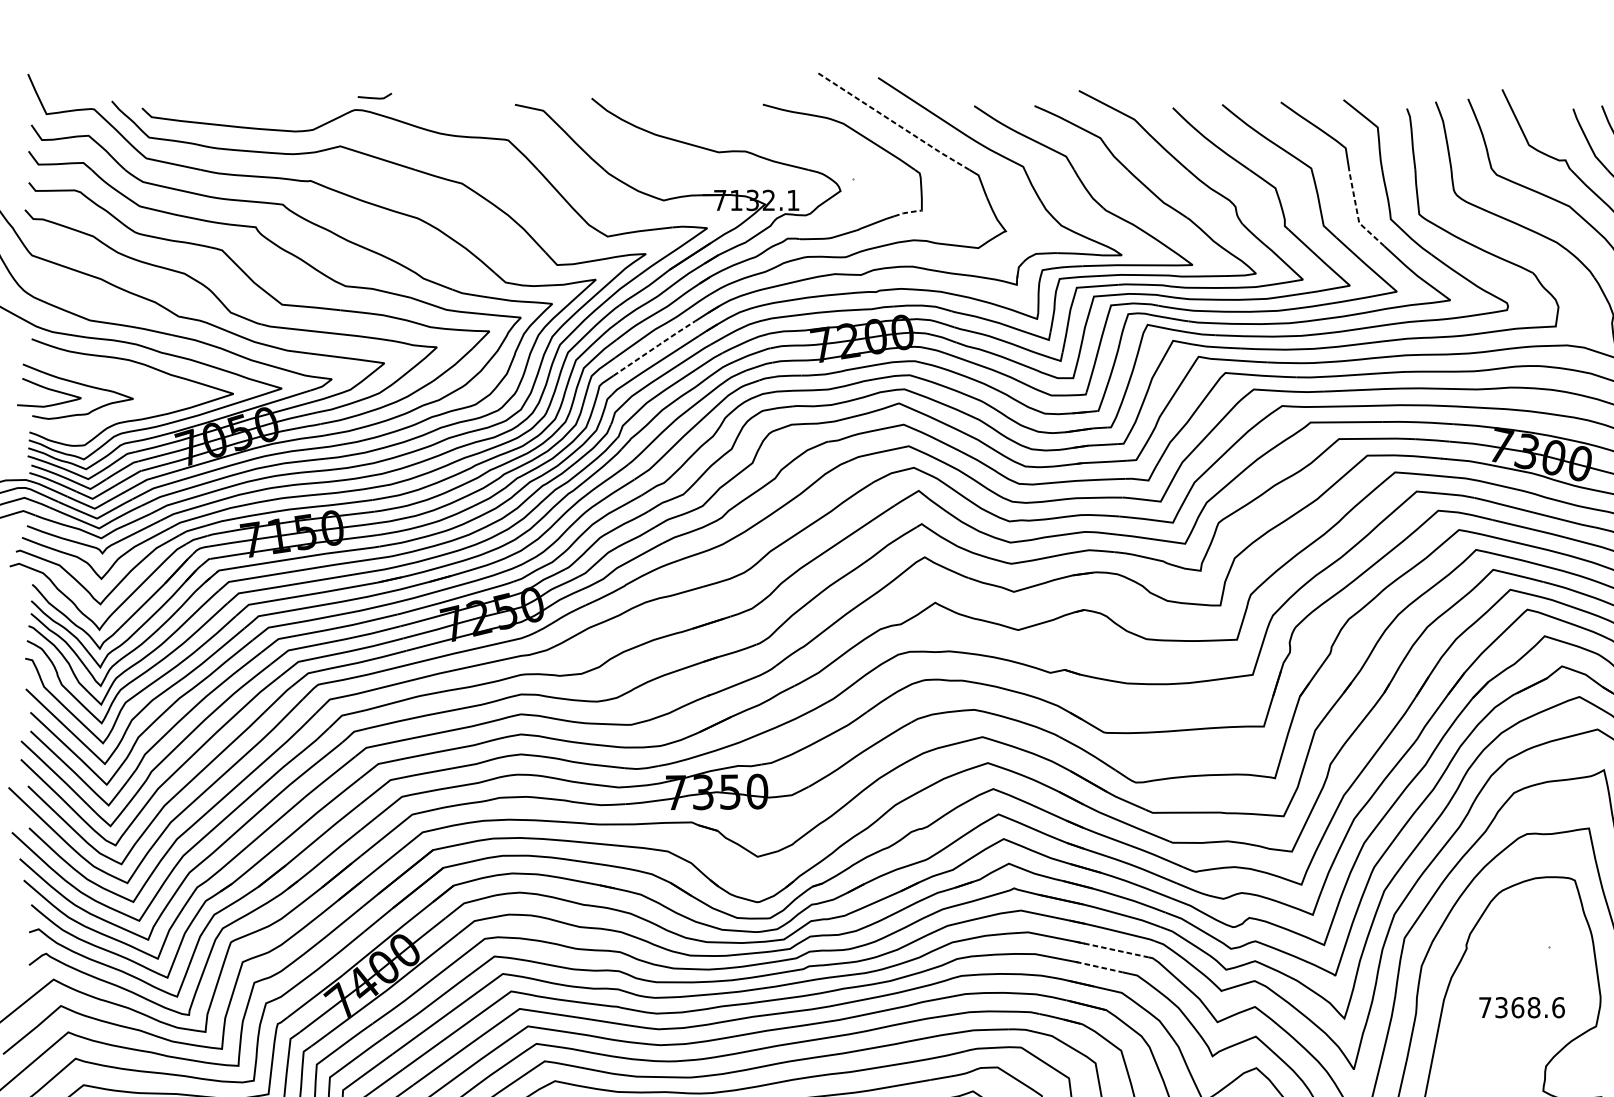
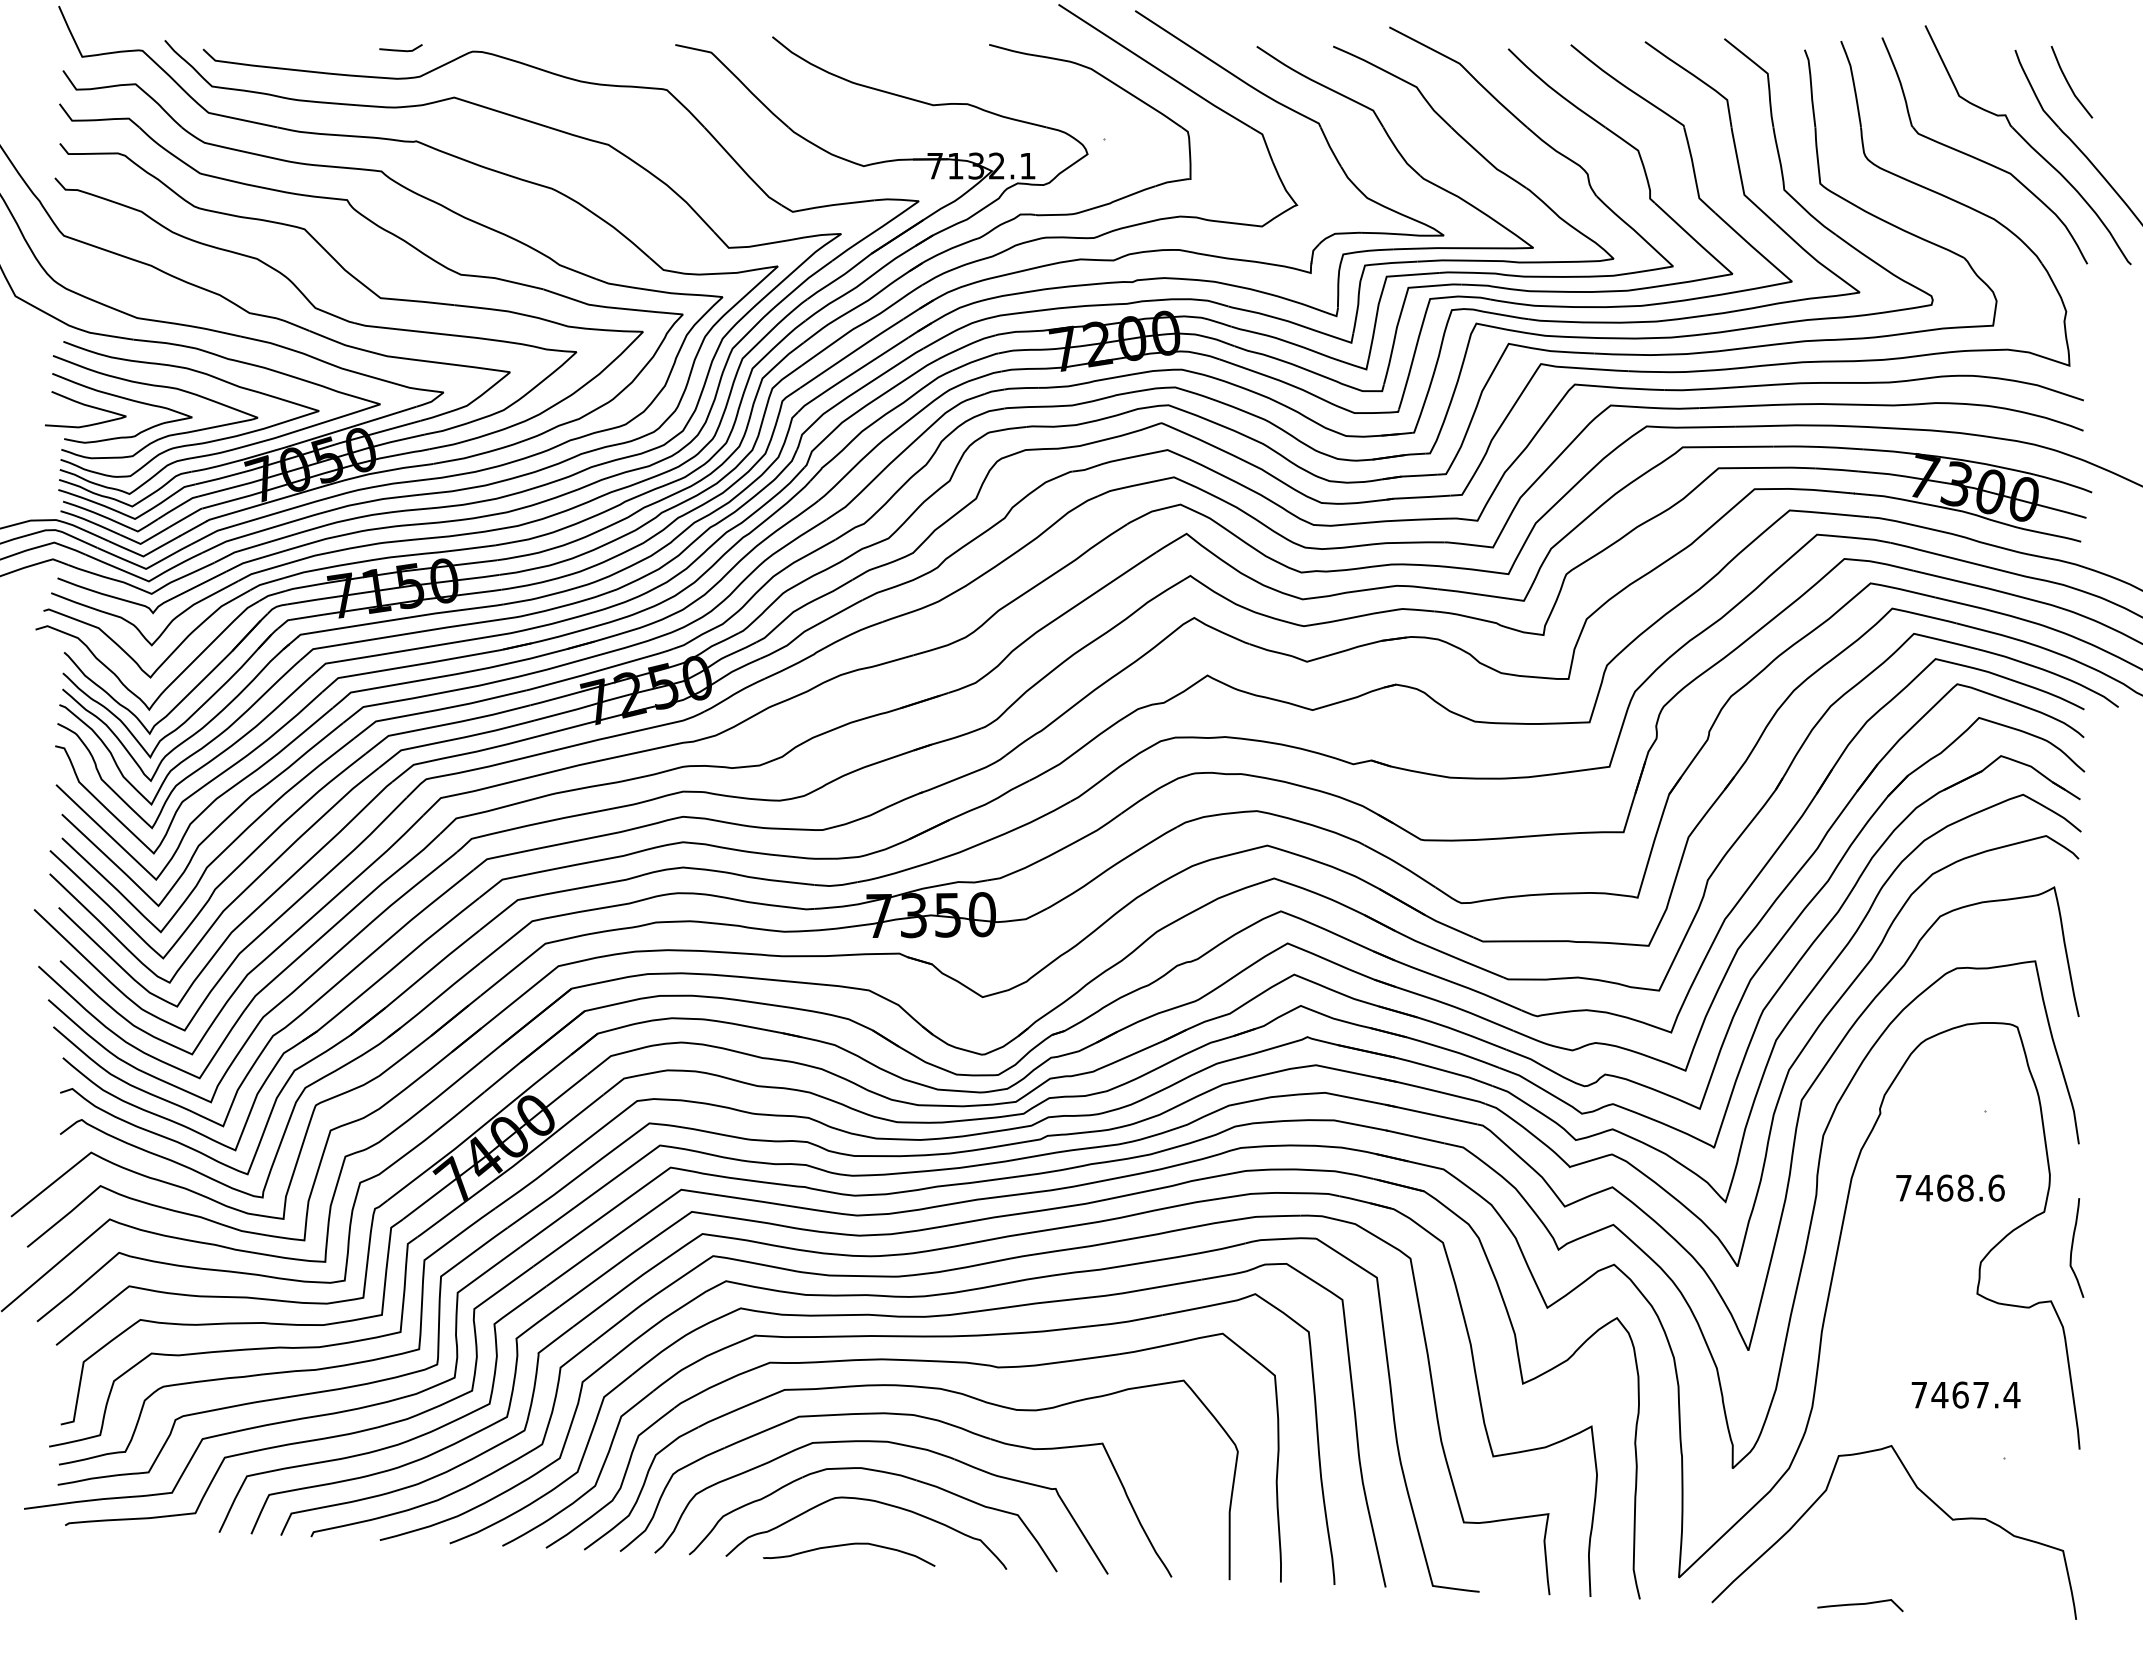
line: (374, 97) -> (400, 49), moved
line: (894, 122) -> (1155, 67), dashed -> solid
line: (907, 212) -> (1172, 181), dashed -> solid
line: (1357, 213) -> (1741, 182), dashed -> solid
line: (654, 347) -> (852, 352), dashed -> solid
curve: (108, 375) -> (160, 387), added
line: (1112, 949) -> (1431, 1114), dashed -> solid
line: (1098, 966) -> (1414, 1136), dashed -> solid
text: (1500, 1007) -> (1923, 1187), 7368.6 -> 7468.6

